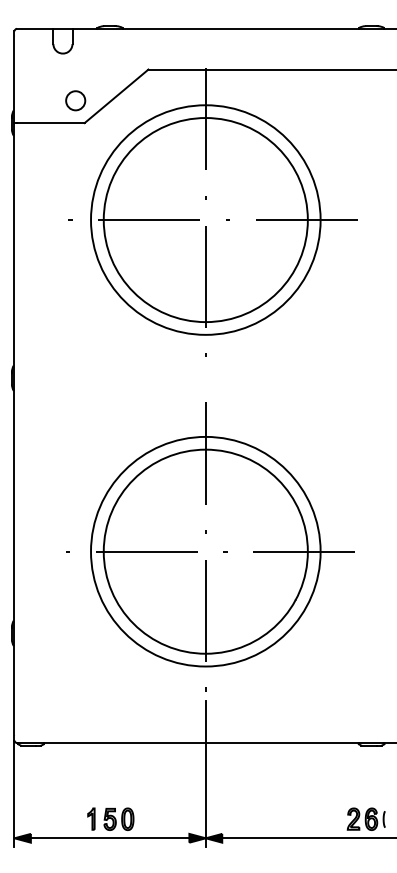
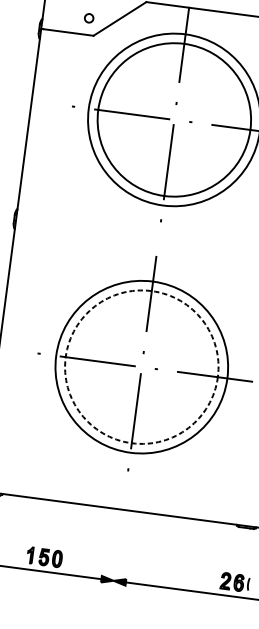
circle: (75, 100) -> (88, 18), size x0.6
circle: (205, 551) -> (141, 366), solid -> dashed
line: (205, 773) -> (119, 532), removed

